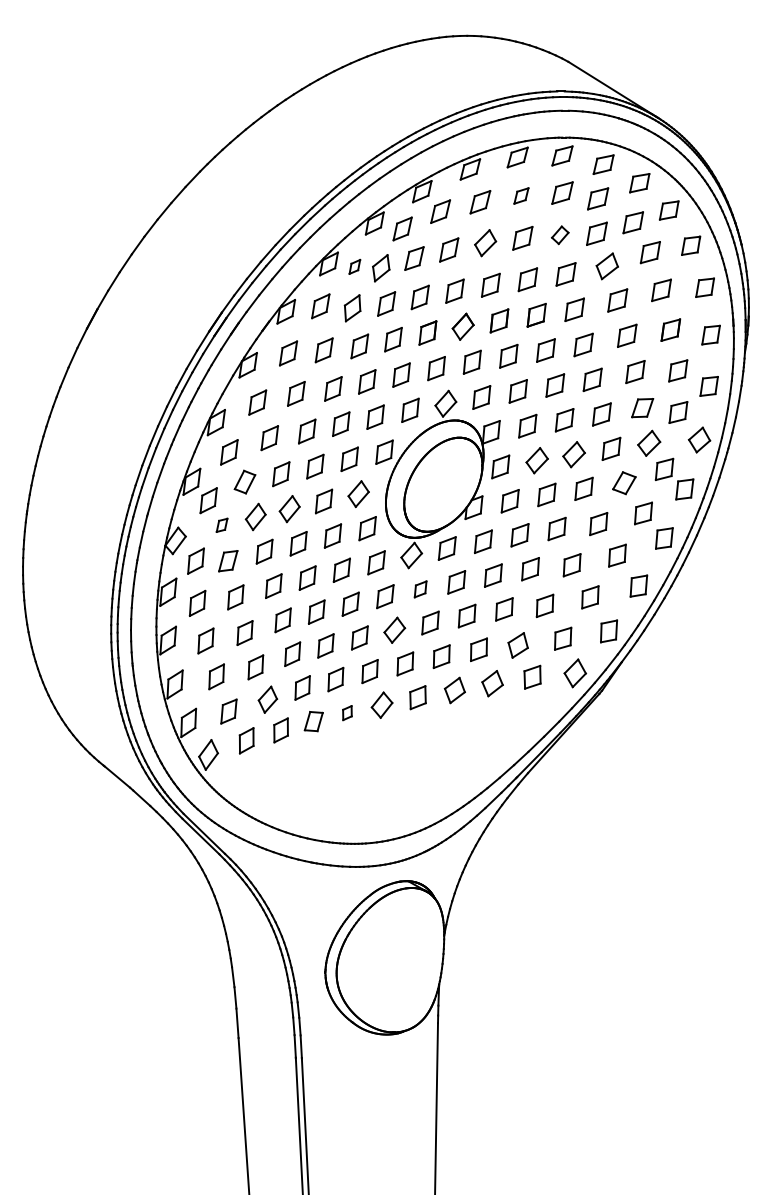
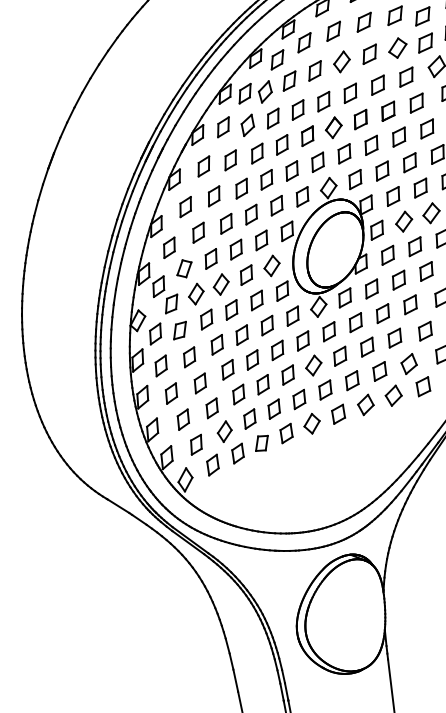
part: (521, 195) -> (364, 21), size x1.43
part: (560, 234) -> (397, 47), size x1.43
part: (354, 266) -> (244, 93), size x1.67
part: (221, 525) -> (171, 304), size x1.67
part: (420, 589) -> (329, 331), size x1.43
part: (347, 712) -> (286, 432), size x1.67

